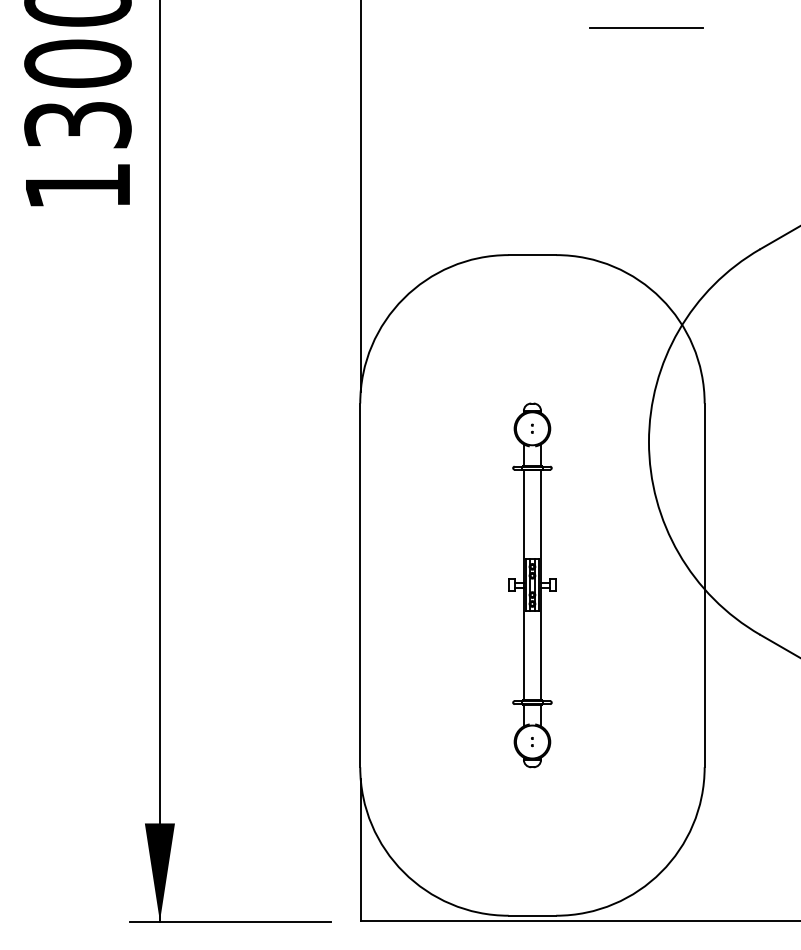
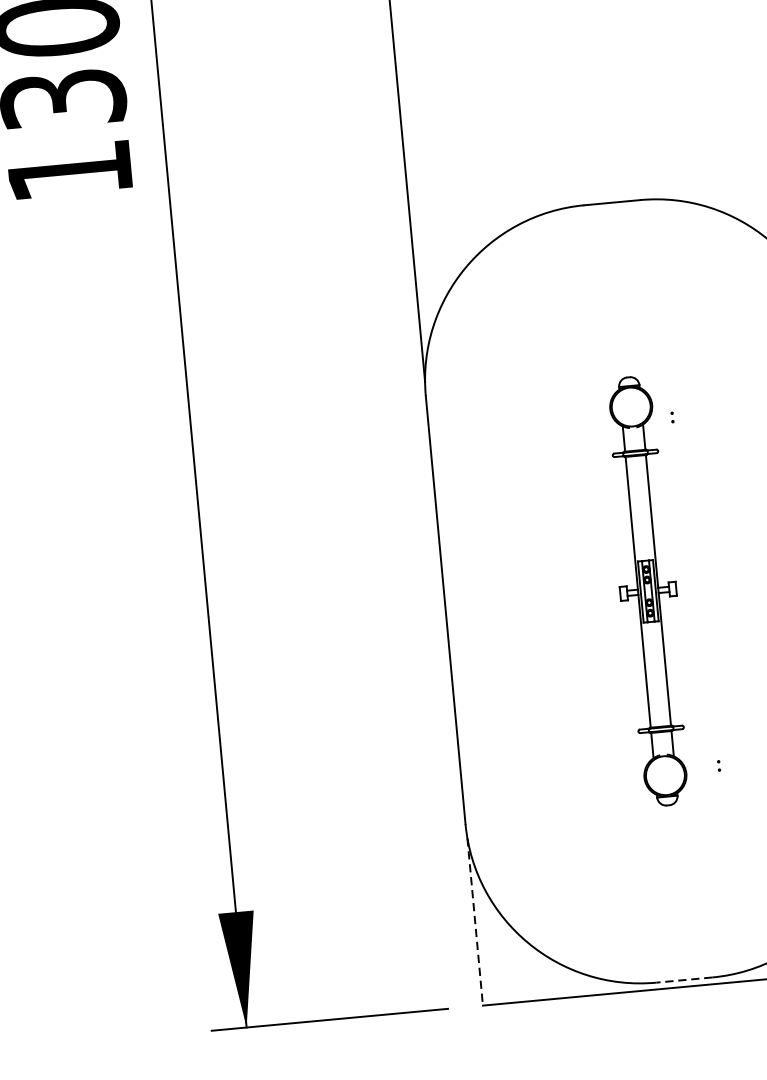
part: (532, 428) -> (672, 417), moved
part: (532, 742) -> (719, 766), moved
line: (360, 850) -> (474, 922), solid -> dashed
line: (532, 915) -> (684, 979), solid -> dashed

